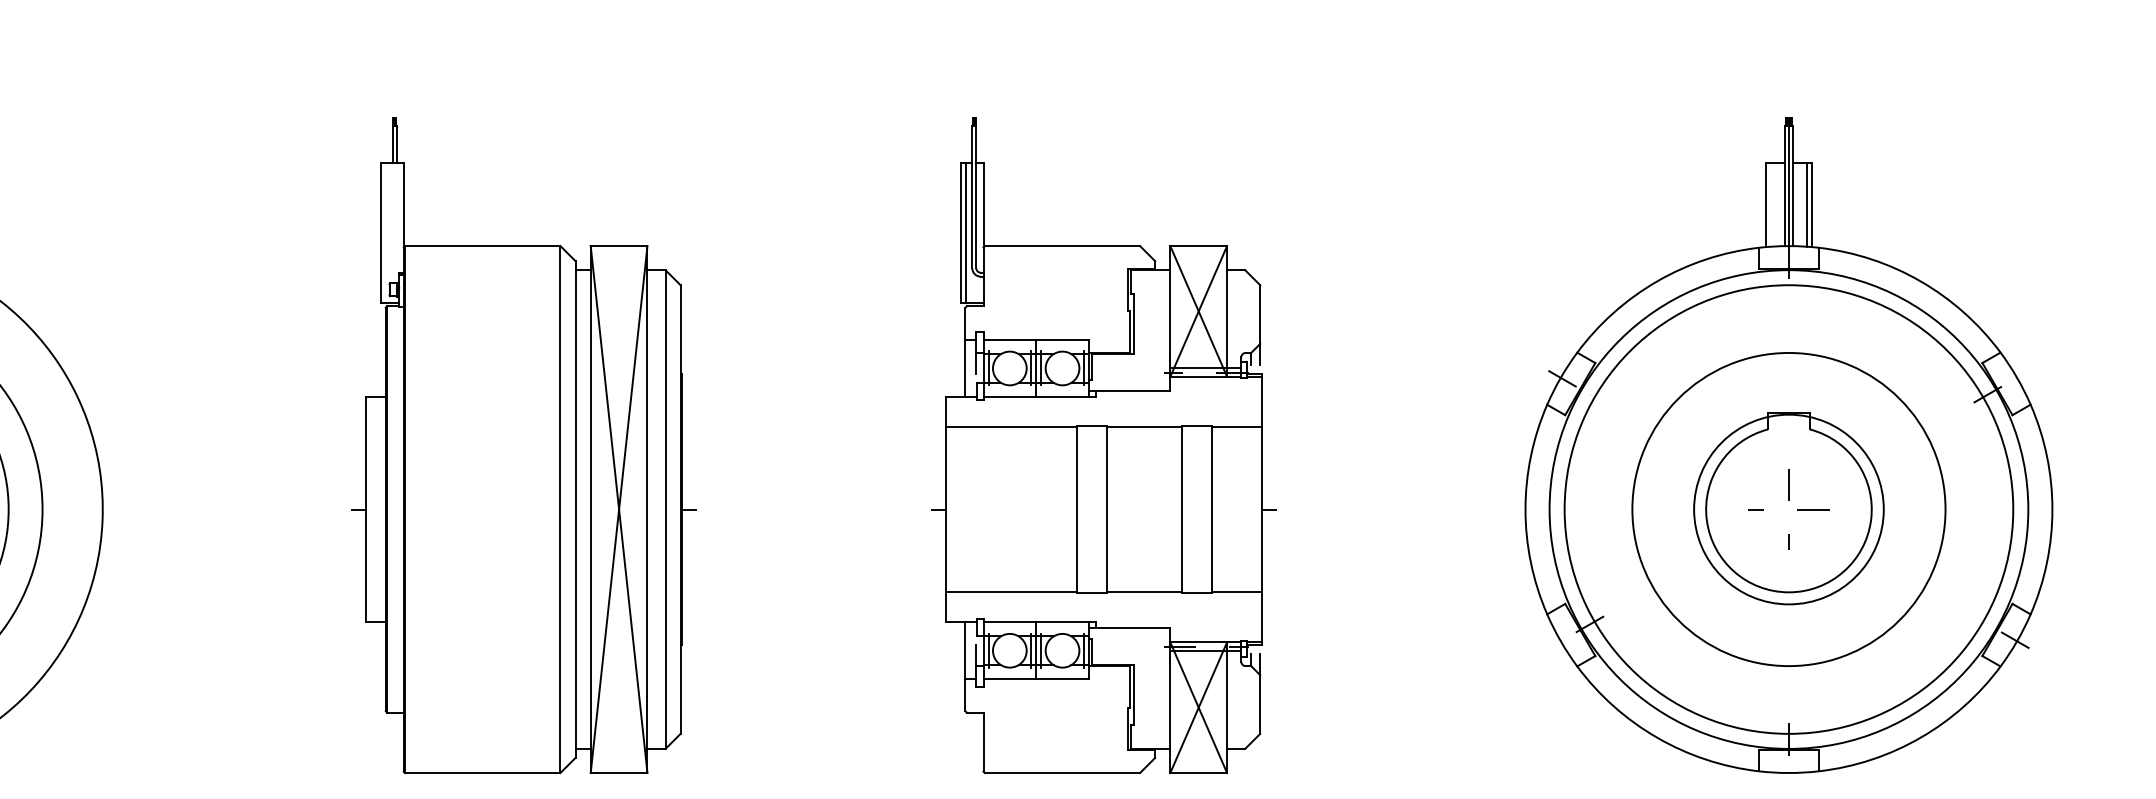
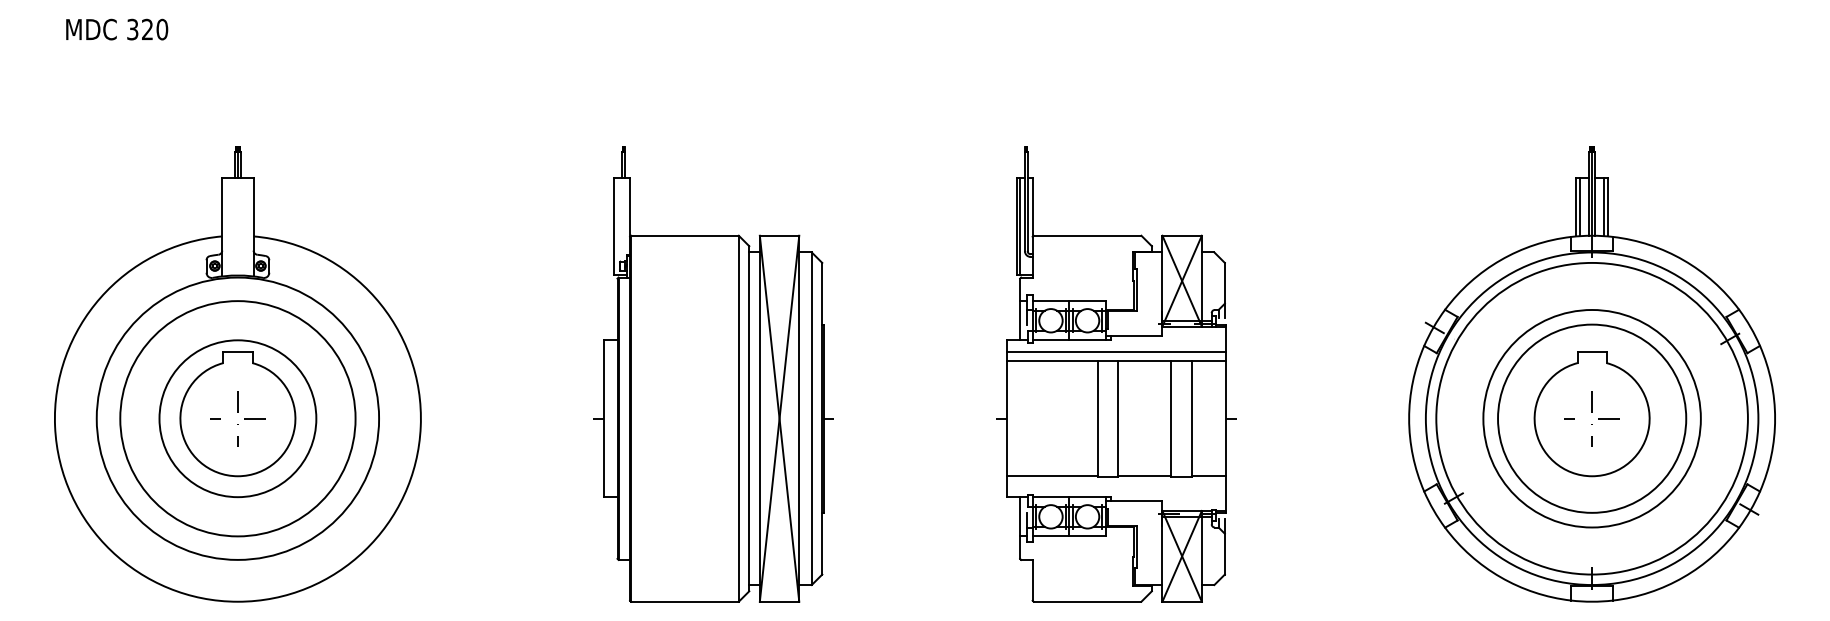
line: (1770, 205) -> (1579, 207), added
line: (1104, 412) -> (1116, 351), added
circle: (1789, 509) -> (1592, 418), size x1.43

